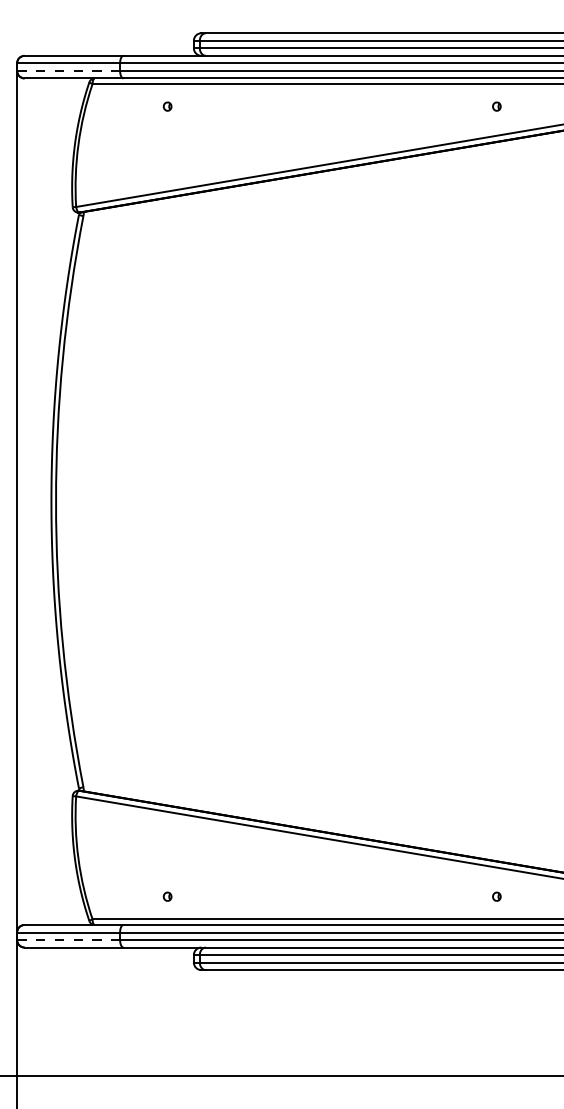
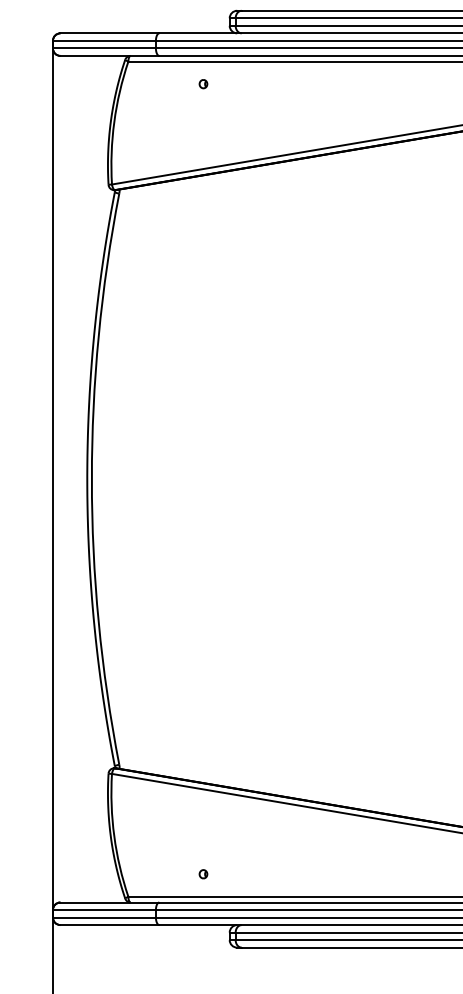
line: (69, 70) -> (105, 48), dashed -> solid
line: (69, 940) -> (105, 918), dashed -> solid

